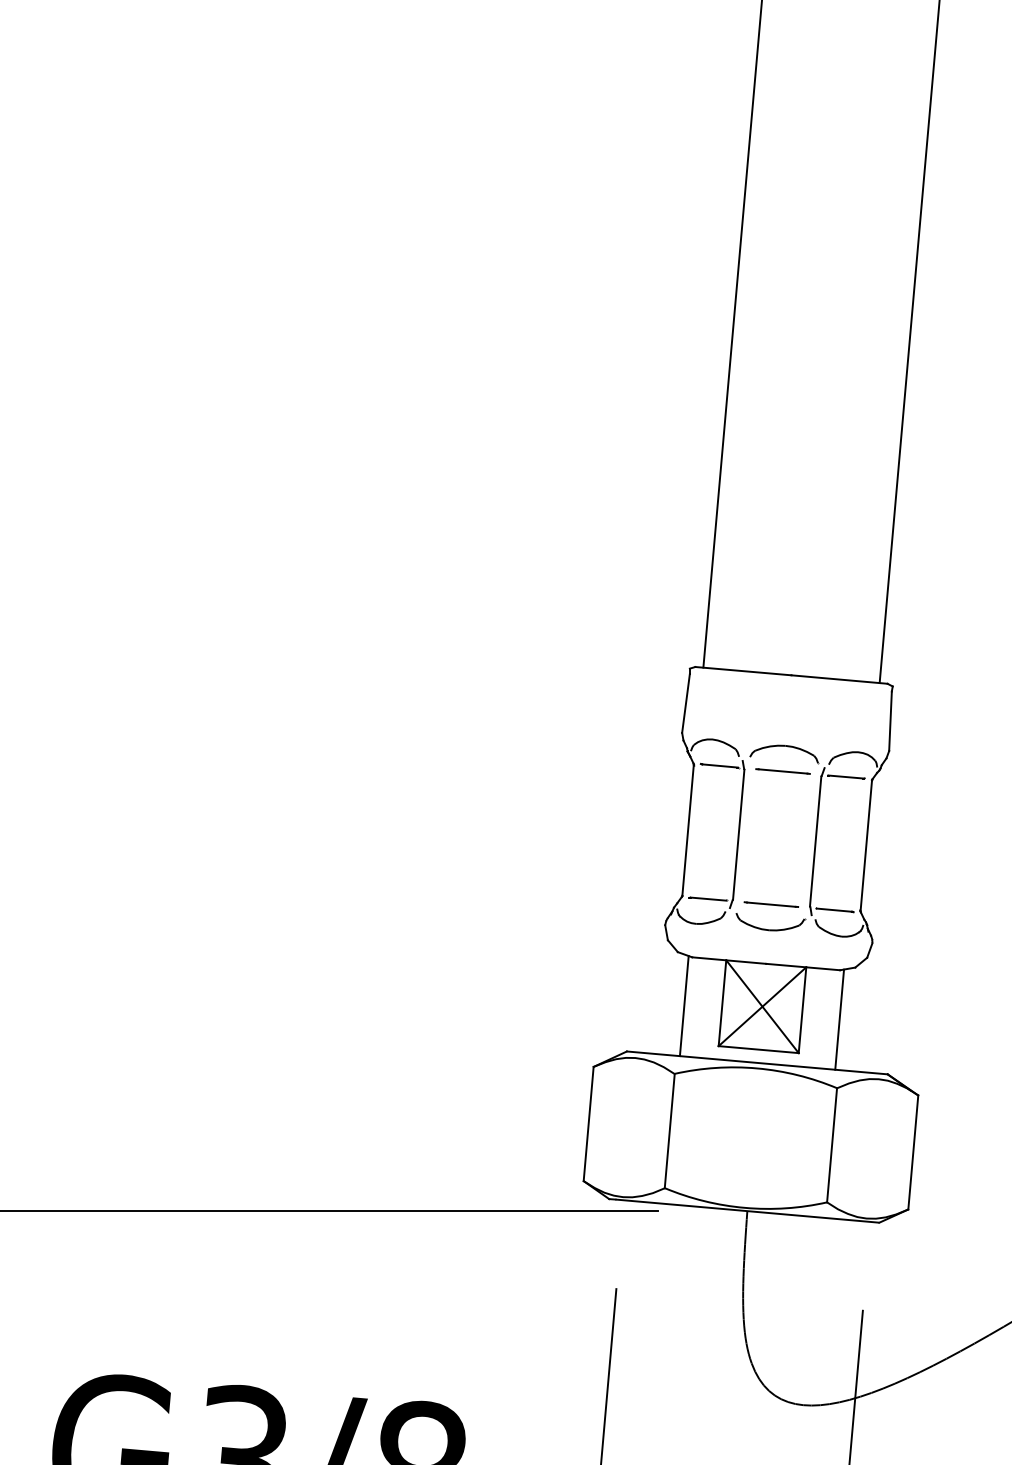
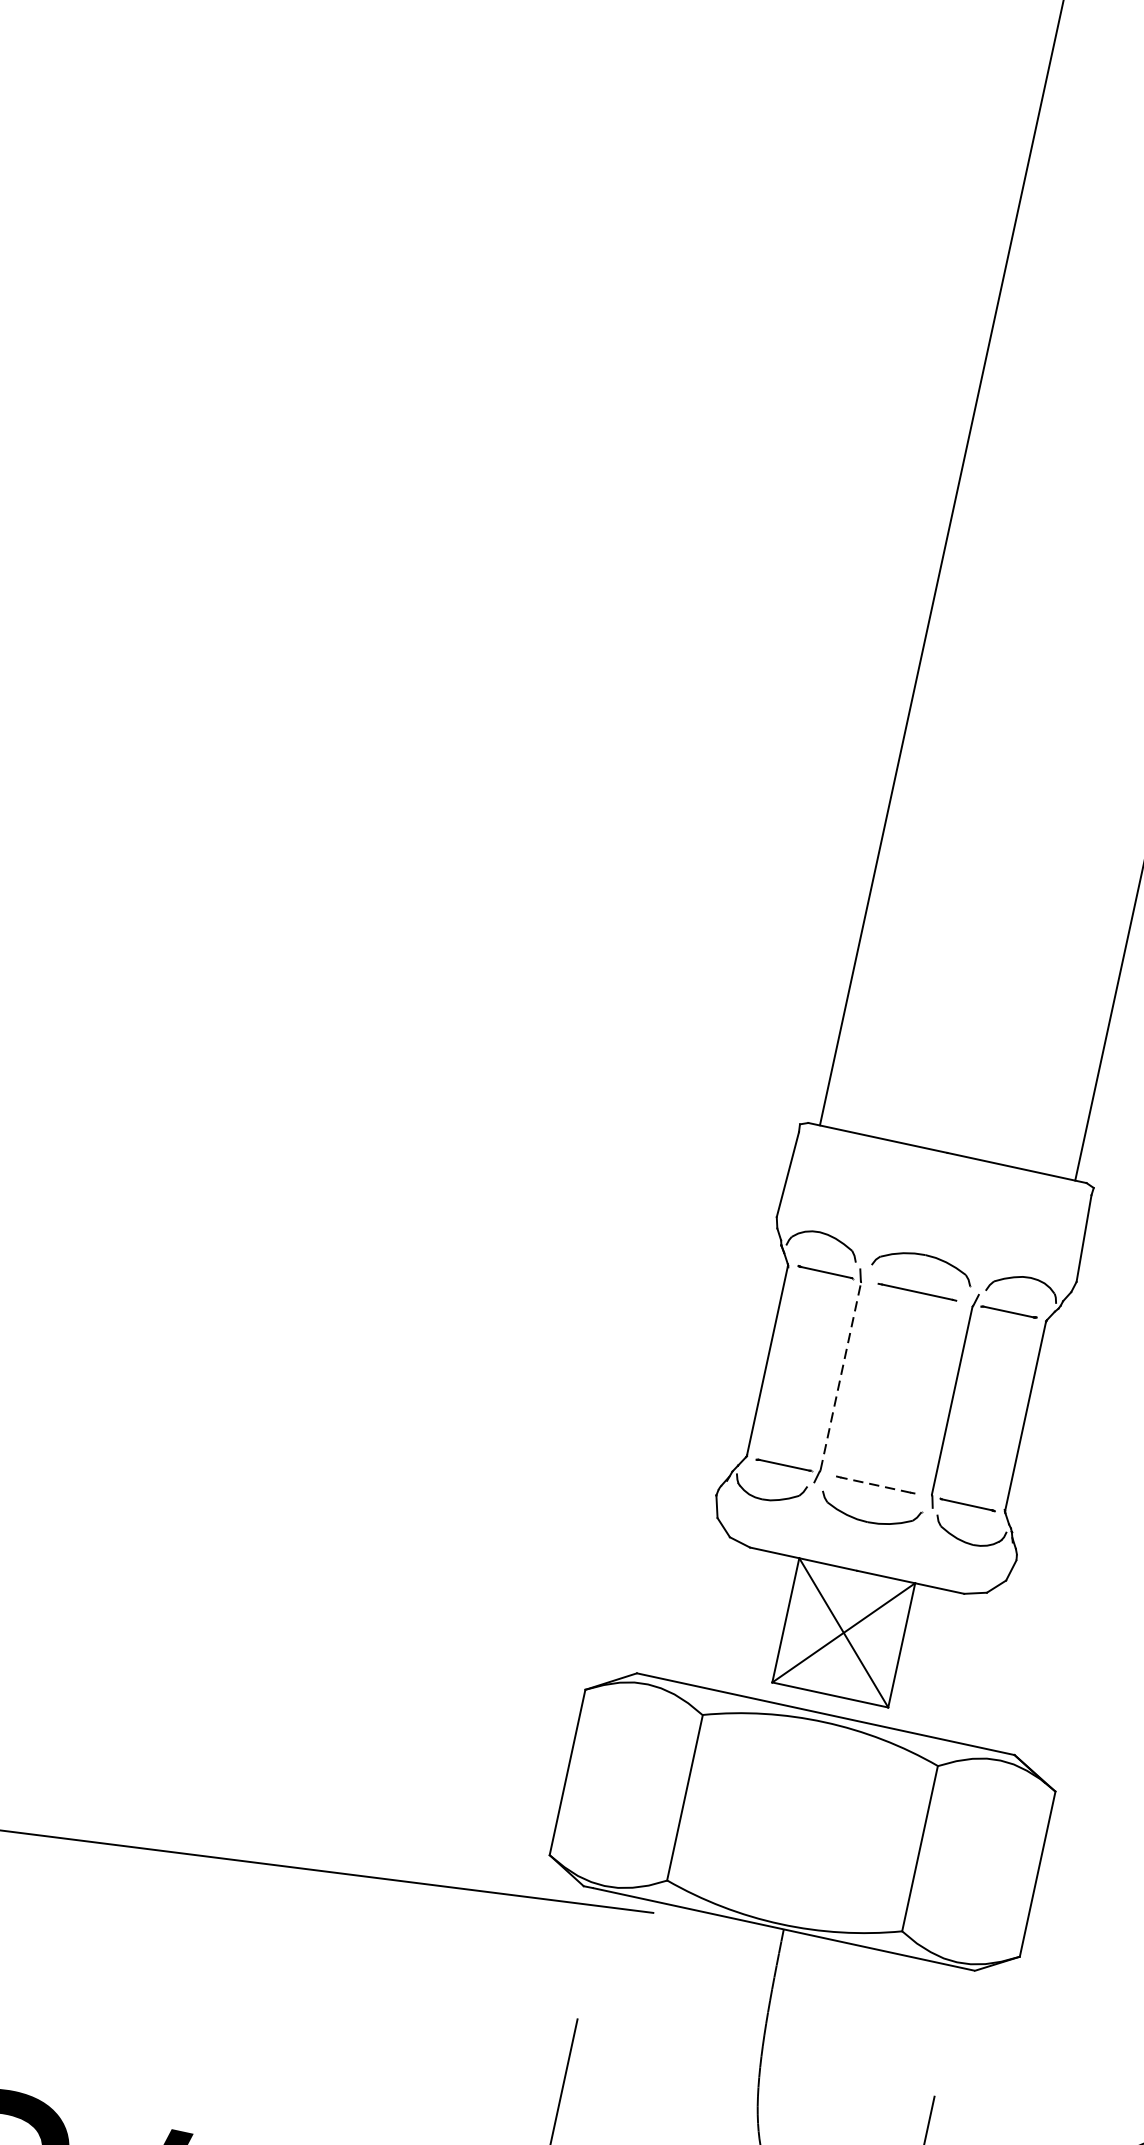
line: (738, 834) -> (840, 1376), solid -> dashed
line: (770, 904) -> (874, 1484), solid -> dashed
line: (683, 1005) -> (728, 1616), removed
line: (839, 1019) -> (954, 1665), removed

